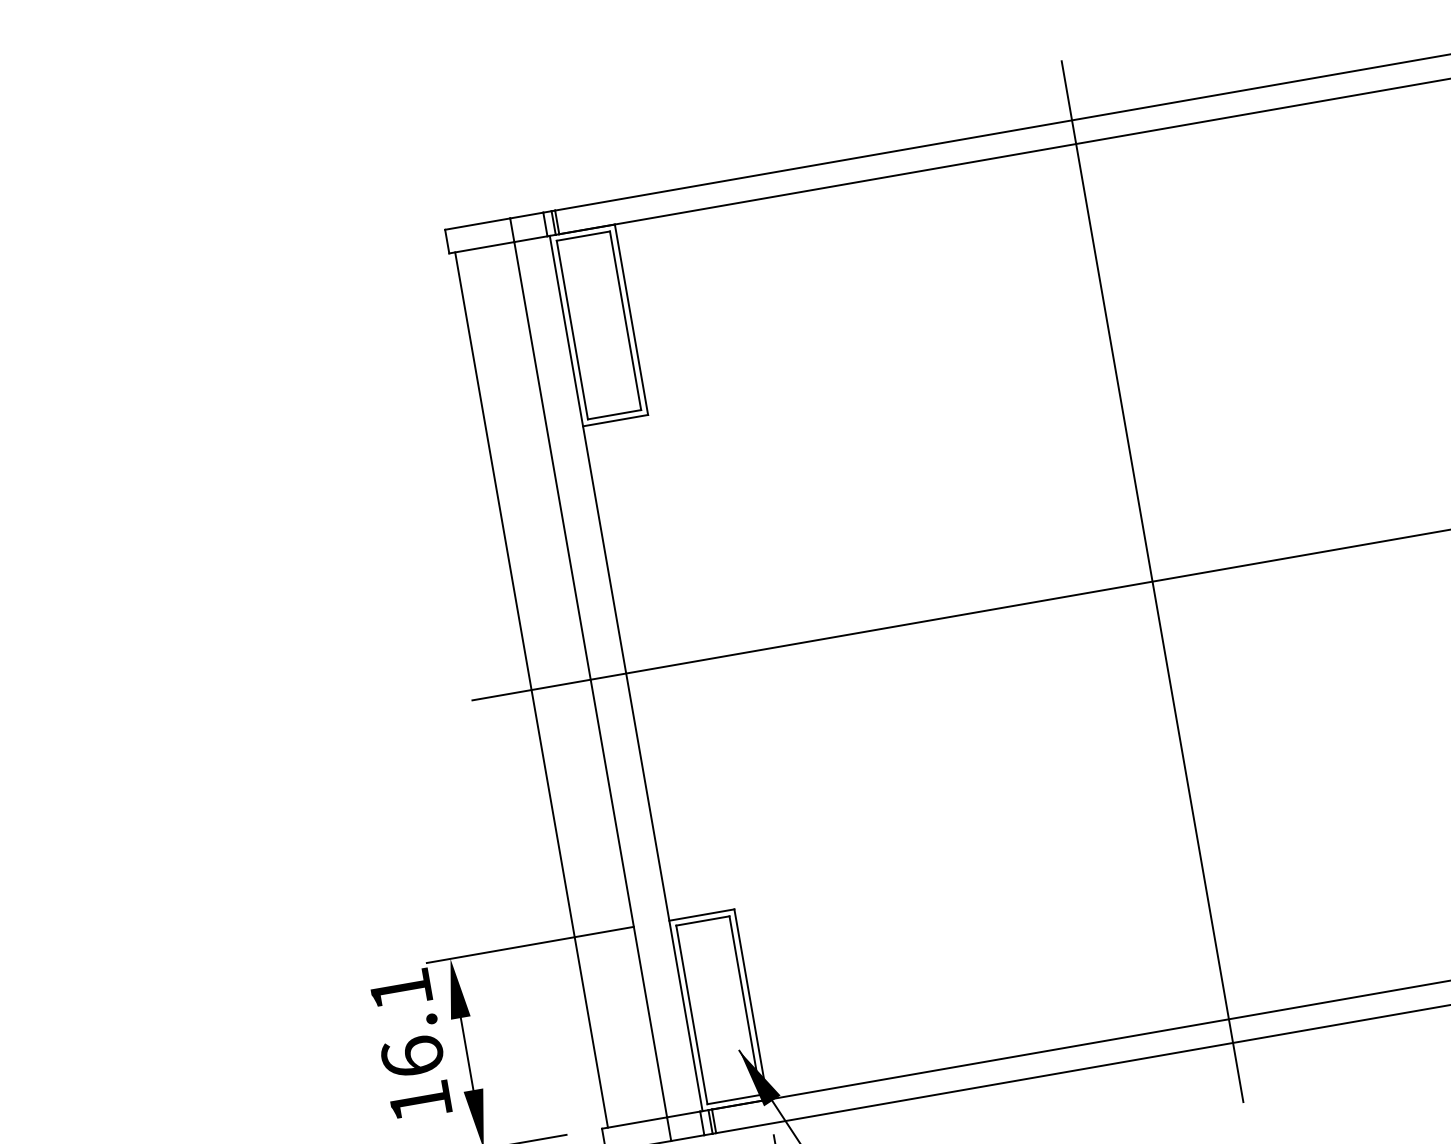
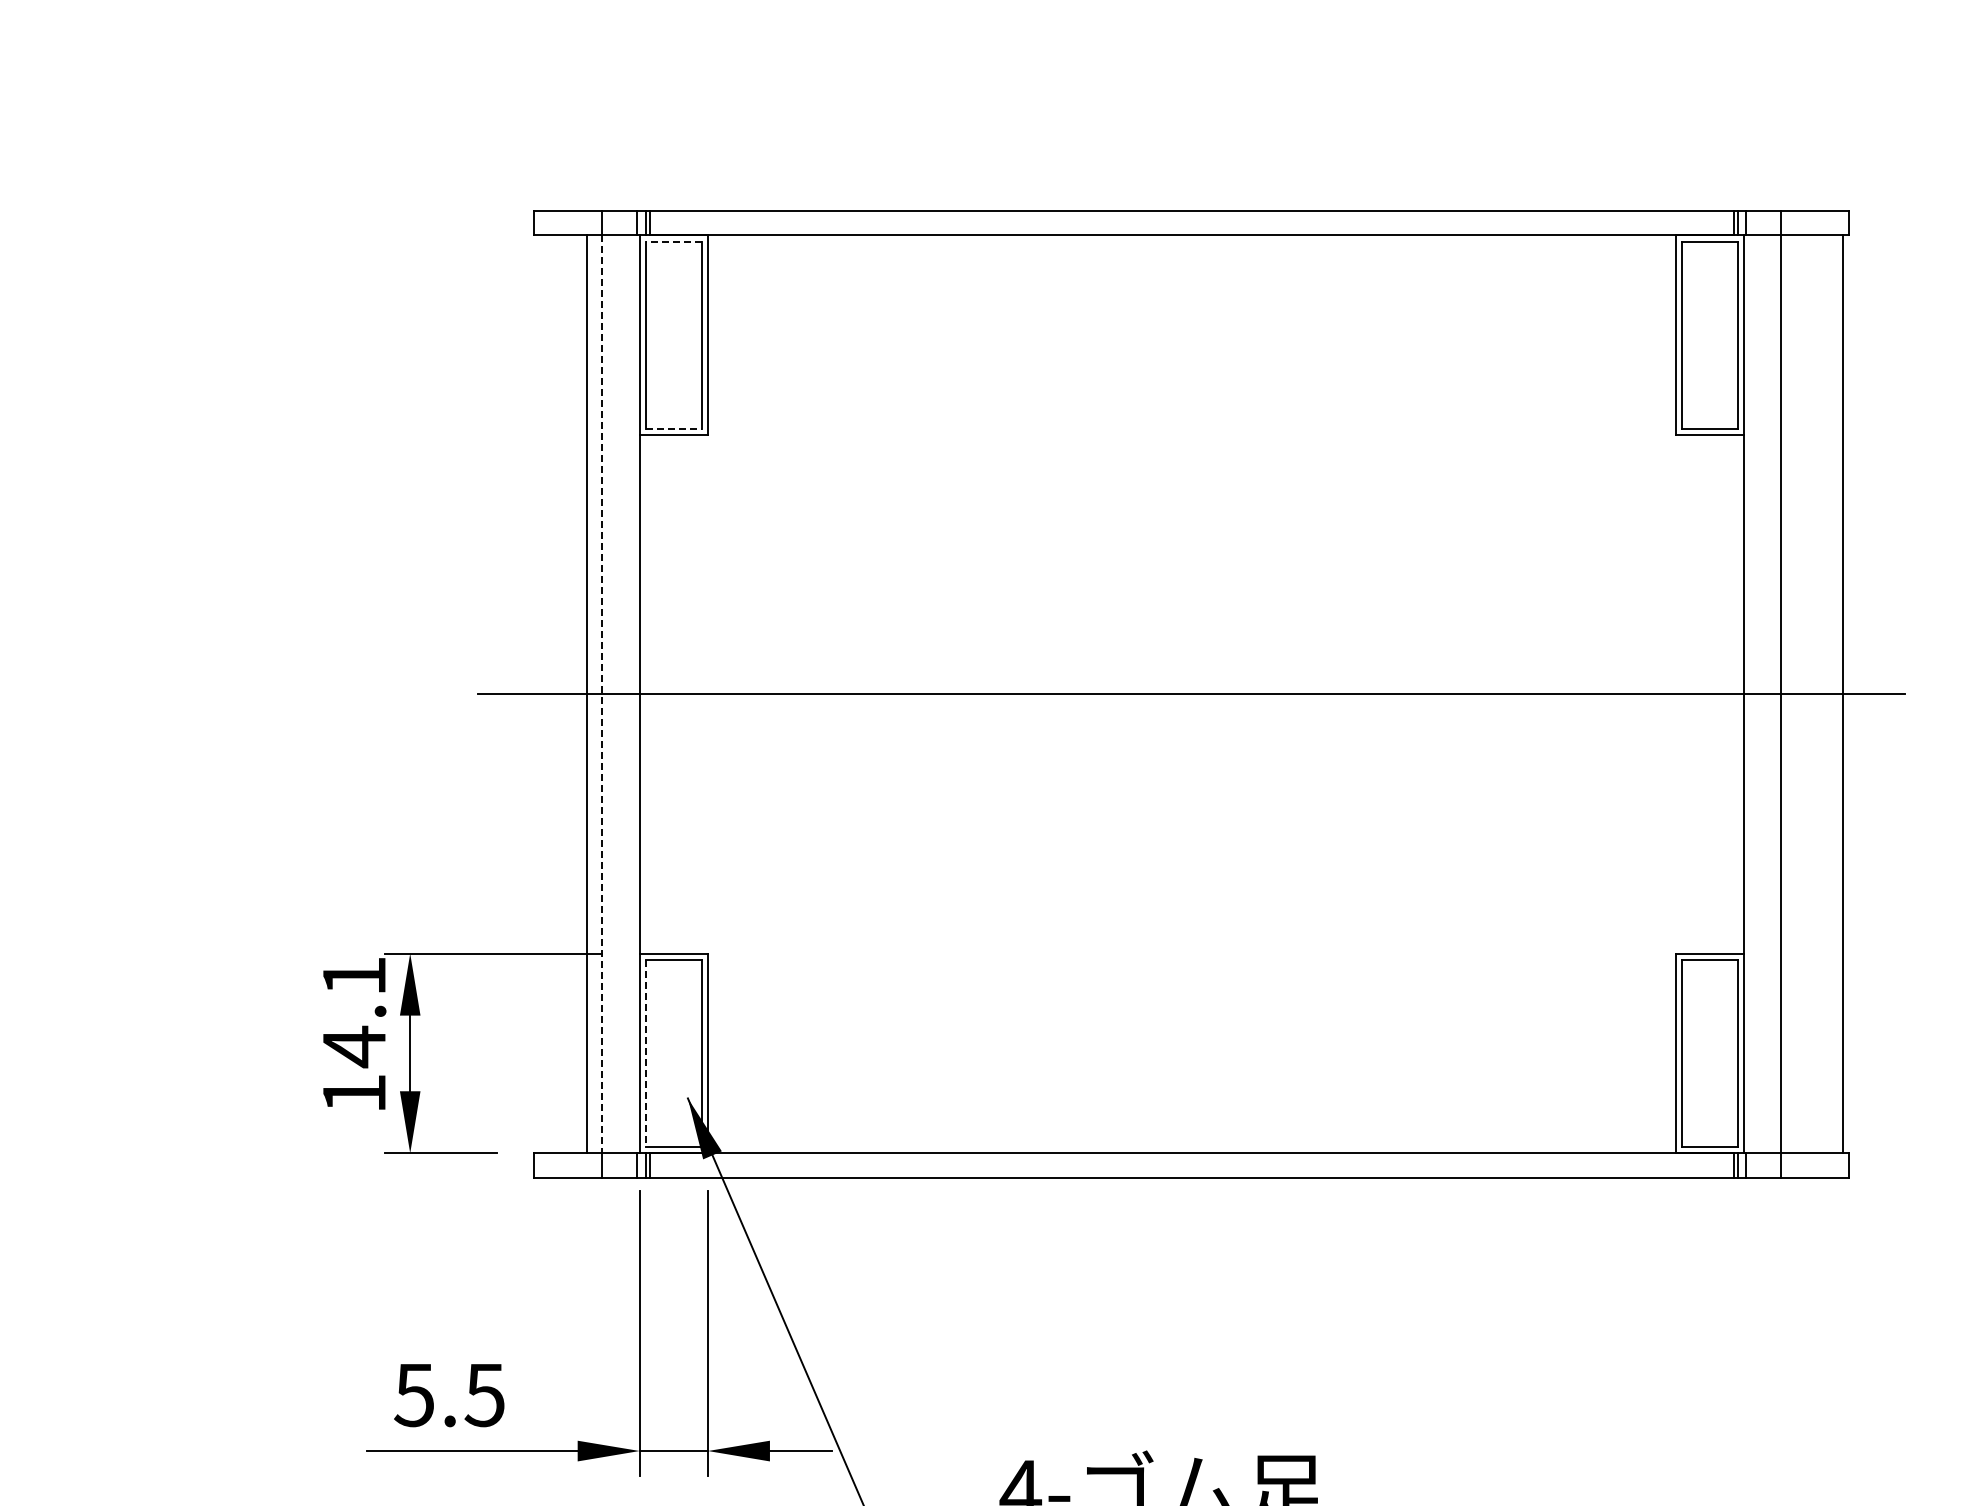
line: (583, 236) -> (673, 241), solid -> dashed
line: (614, 414) -> (673, 428), solid -> dashed
line: (1152, 581) -> (1191, 694), removed
line: (590, 679) -> (602, 694), solid -> dashed
line: (531, 690) -> (587, 694), moved
line: (691, 1014) -> (645, 1053), solid -> dashed
text: (412, 1056) -> (354, 1046), 16.1 -> 14.1

